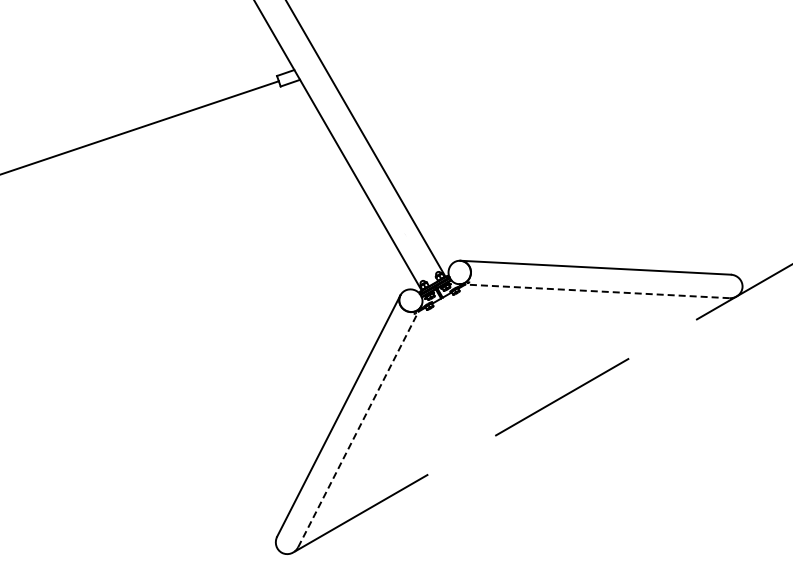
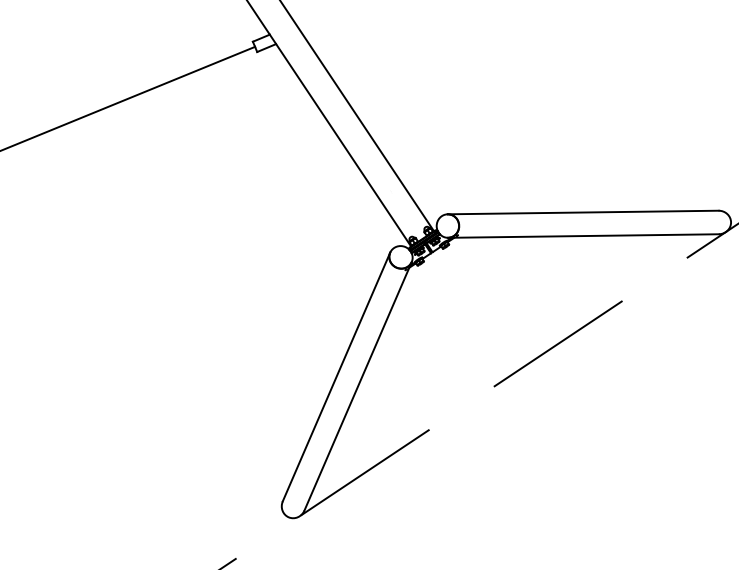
line: (593, 291) -> (582, 236), dashed -> solid
line: (359, 426) -> (357, 386), dashed -> solid

